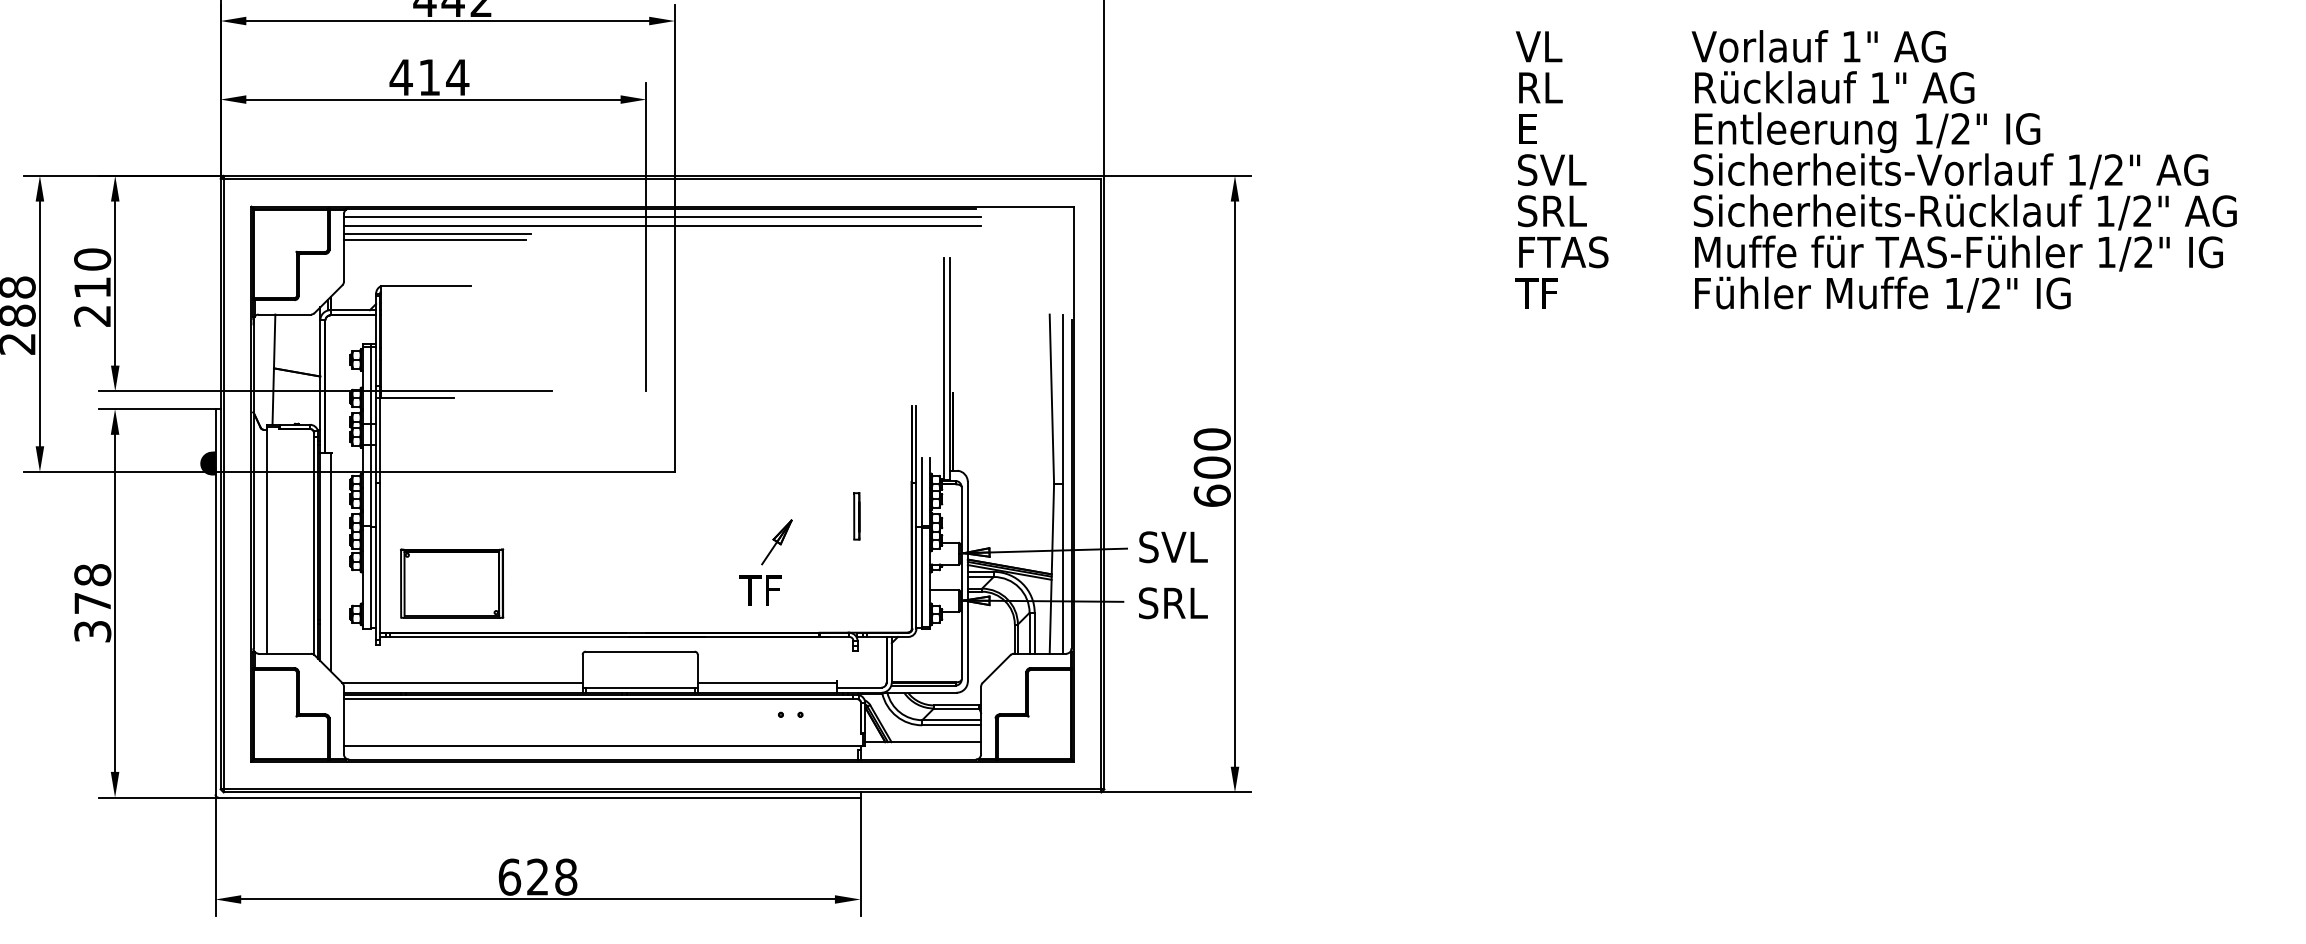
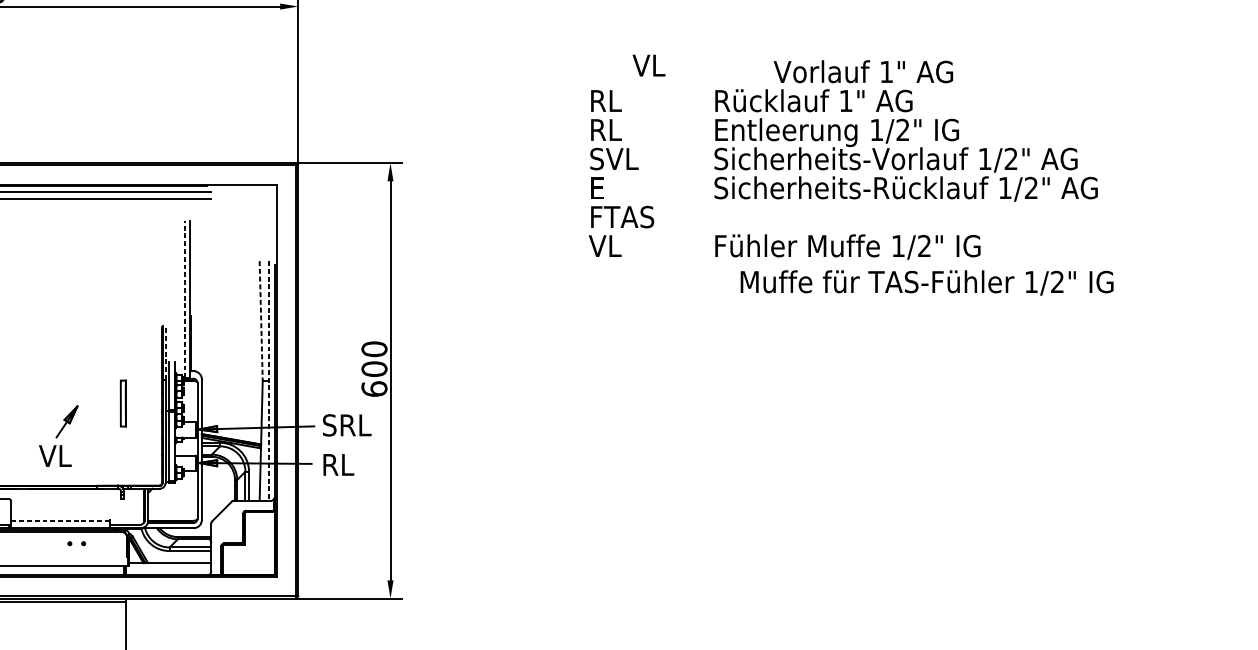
text: (1538, 46) -> (648, 65), moved
text: (1818, 46) -> (863, 71), moved
text: (1540, 128) -> (606, 129), E -> RL
text: (1552, 211) -> (614, 188), SRL -> E
text: (1958, 253) -> (926, 282), moved
text: (1538, 293) -> (604, 246), TF -> VL
line: (944, 368) -> (185, 299), solid -> dashed
line: (1051, 399) -> (260, 321), solid -> dashed
line: (916, 444) -> (165, 352), solid -> dashed
line: (1063, 484) -> (269, 381), solid -> dashed
part: (856, 516) -> (123, 403), size x1.4
text: (1184, 546) -> (354, 424), SVL -> SRL
text: (760, 590) -> (55, 455), TF -> VL
text: (1173, 603) -> (347, 465), SRL -> RL
line: (767, 682) -> (60, 520), solid -> dashed

